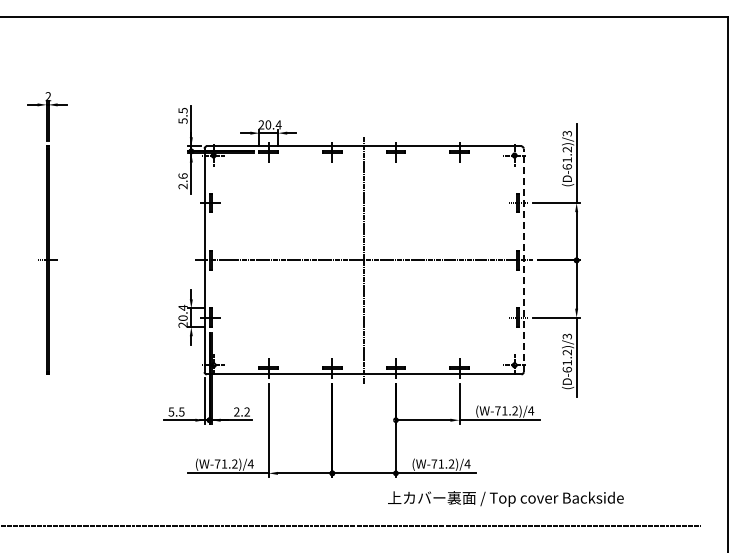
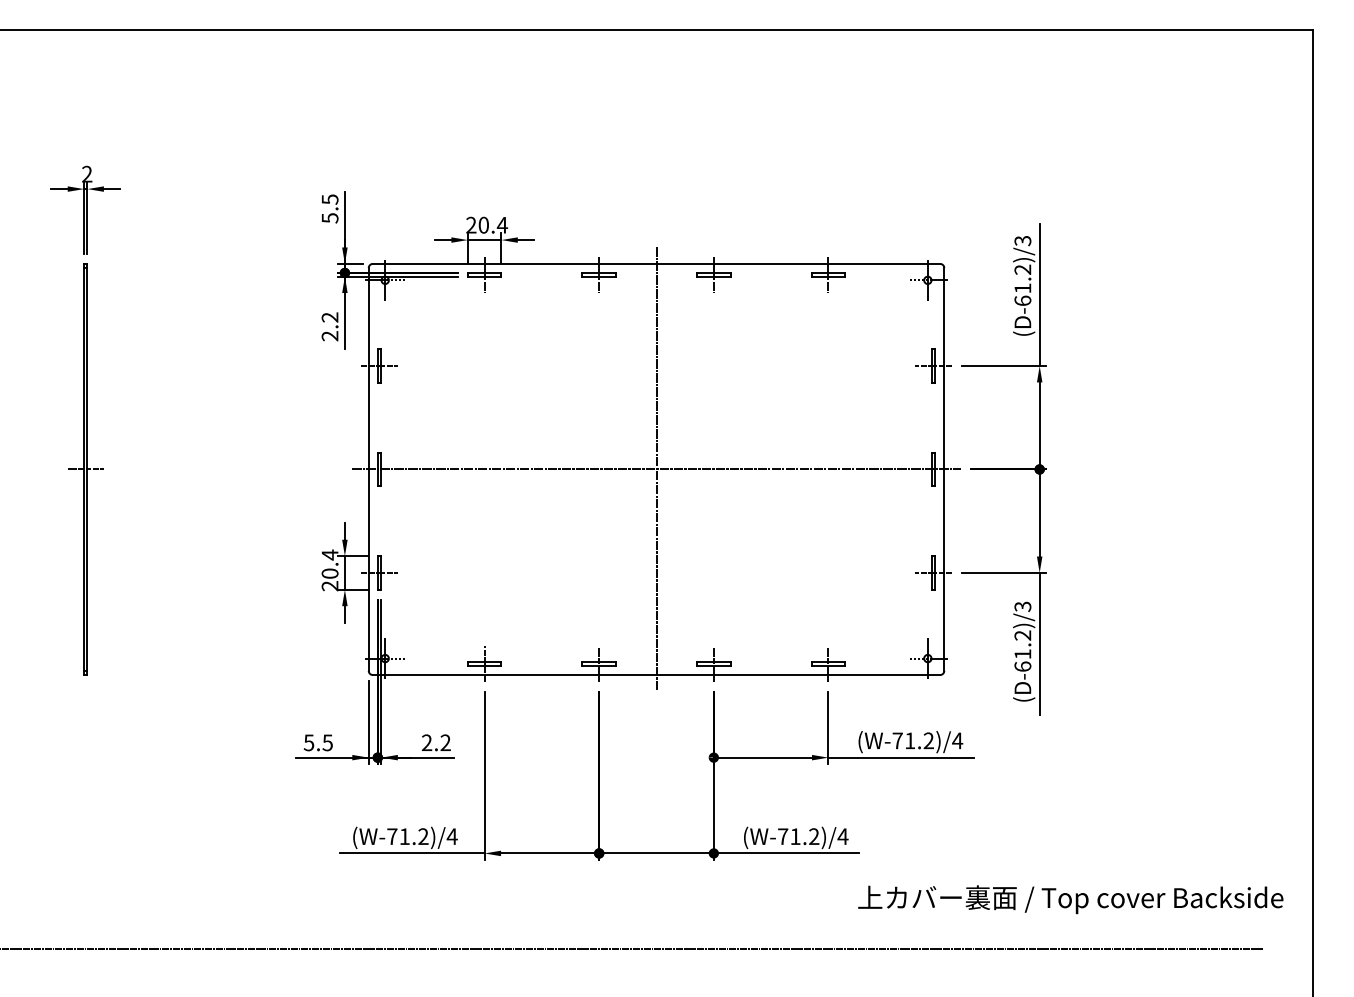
text: (182, 175) -> (329, 316), 2.6 -> 2.2
line: (523, 260) -> (943, 469), dashed -> solid
text: (505, 498) -> (1070, 898), moved

